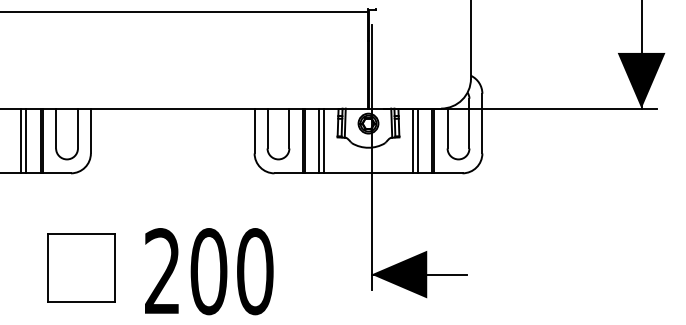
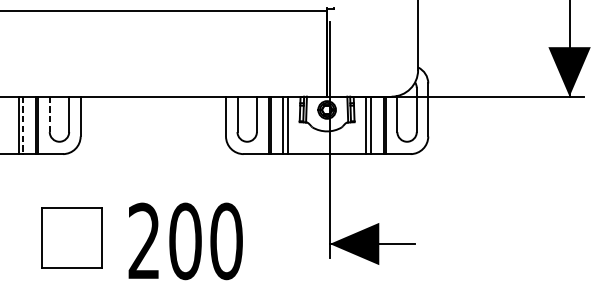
line: (56, 128) -> (50, 114), solid -> dashed
line: (26, 141) -> (23, 125), solid -> dashed

